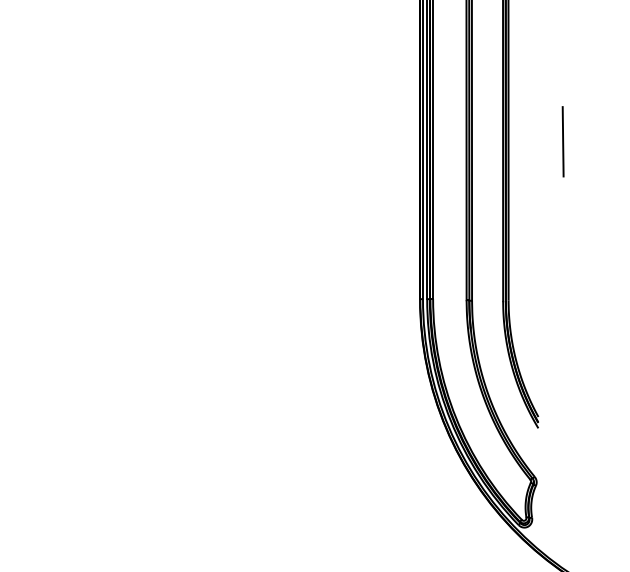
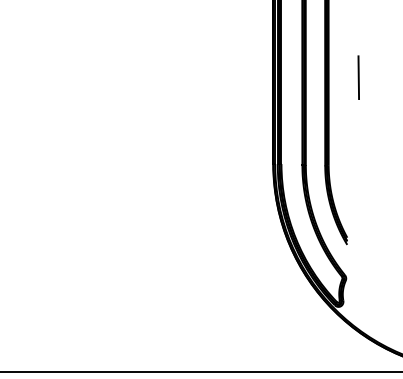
line: (562, 141) -> (358, 77), moved

